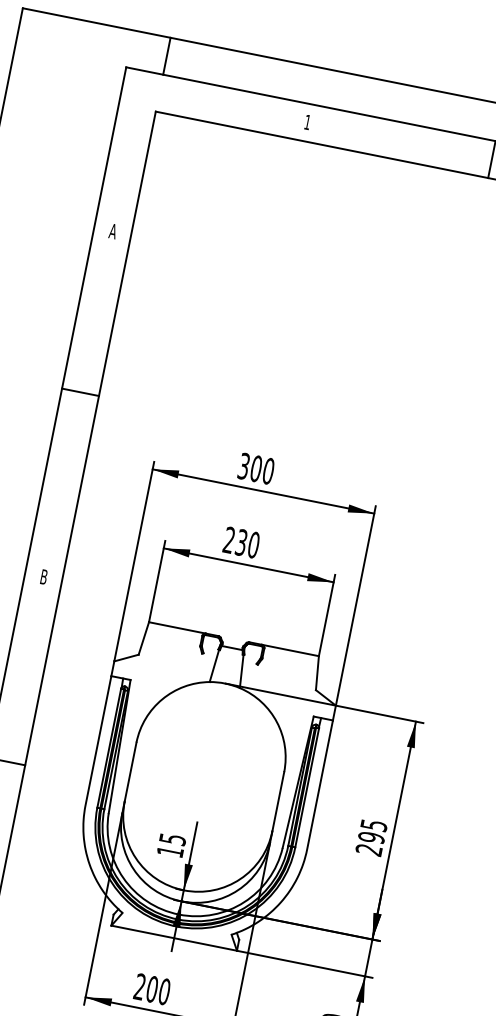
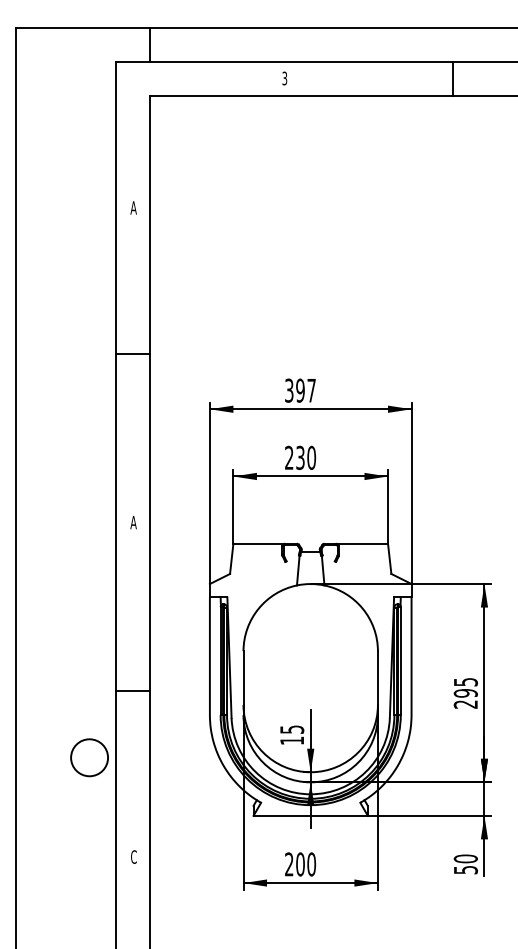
text: (307, 122) -> (284, 78), 1 -> 3
text: (262, 469) -> (306, 390), 300 -> 397
text: (43, 576) -> (133, 522), B -> A

